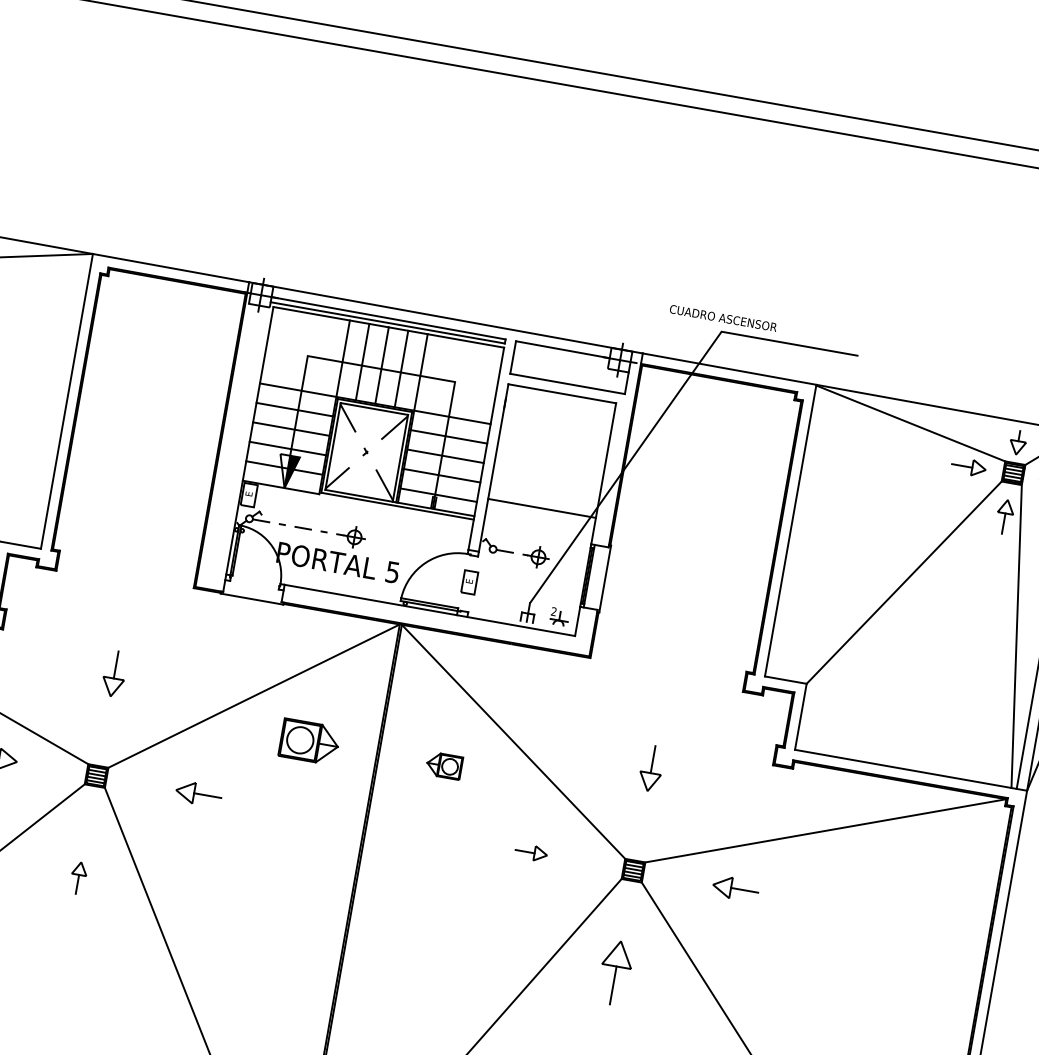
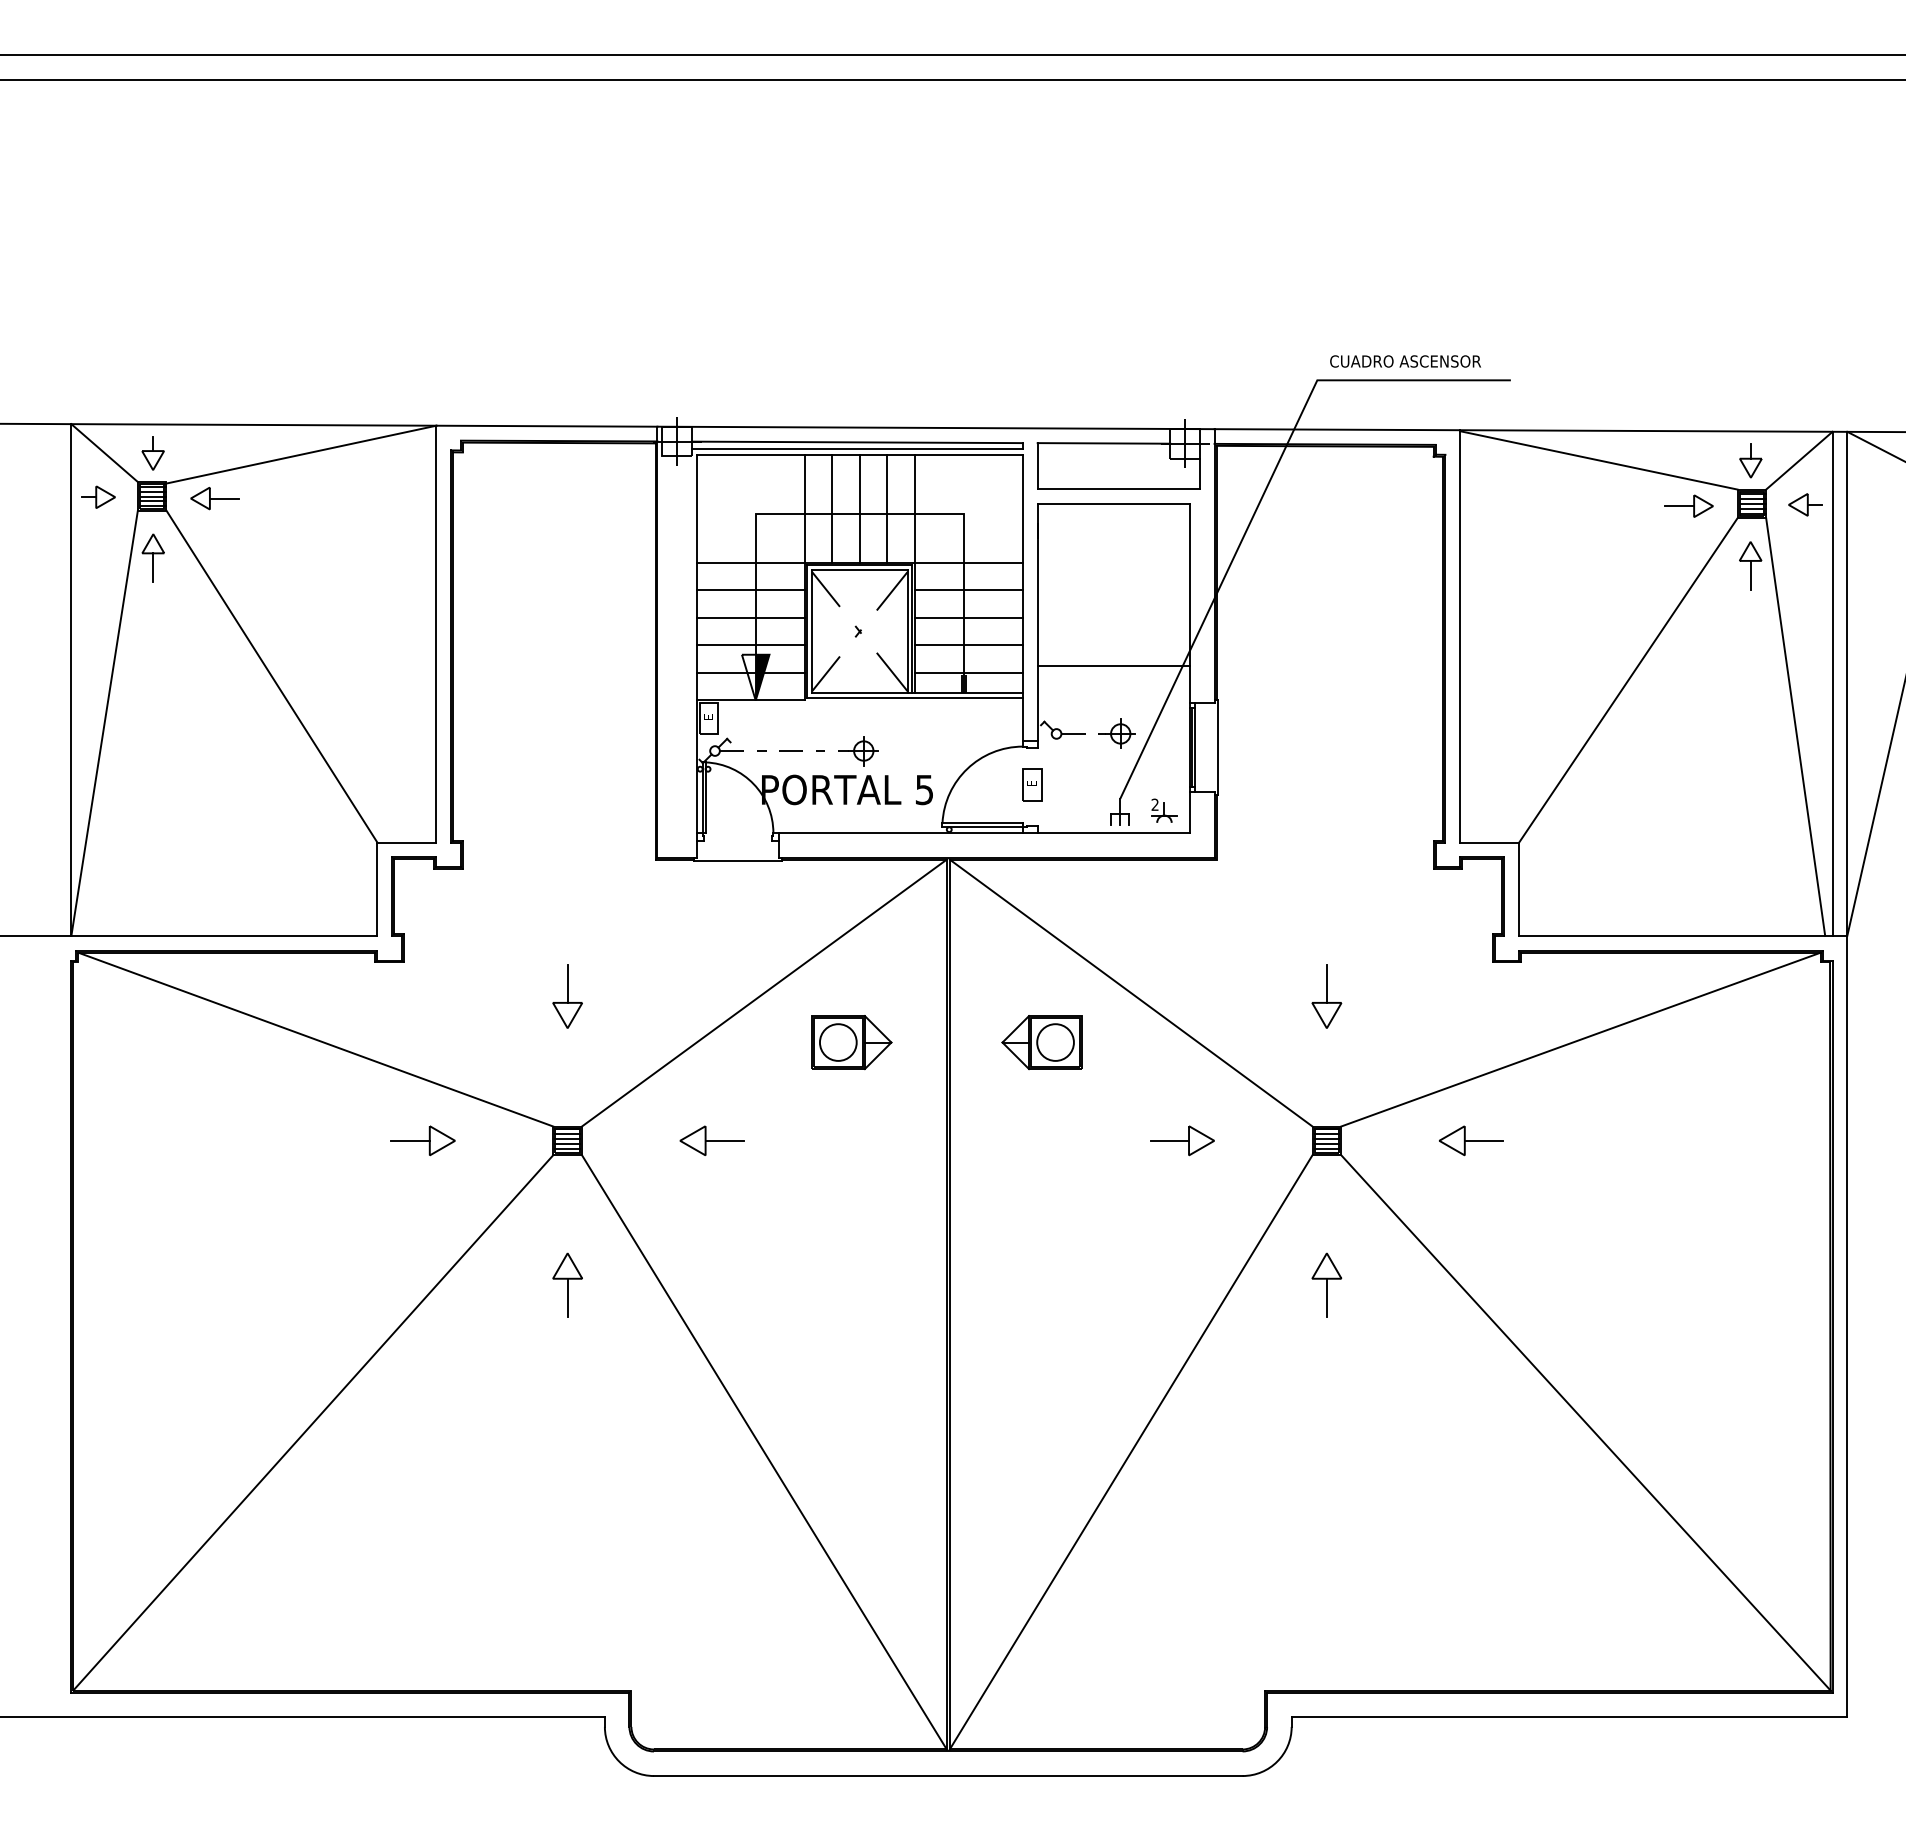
text: (723, 318) -> (1405, 361), moved
part: (443, 765) -> (1041, 1042), size x1.67
part: (531, 852) -> (1182, 1140), size x1.43
part: (78, 877) -> (567, 1284), size x1.43
part: (615, 972) -> (1326, 1284), size x0.71

